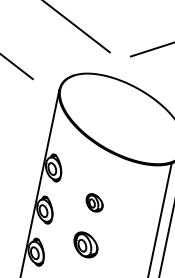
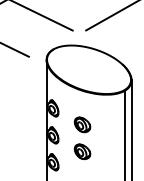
part: (94, 202) -> (82, 124), size x1.43

